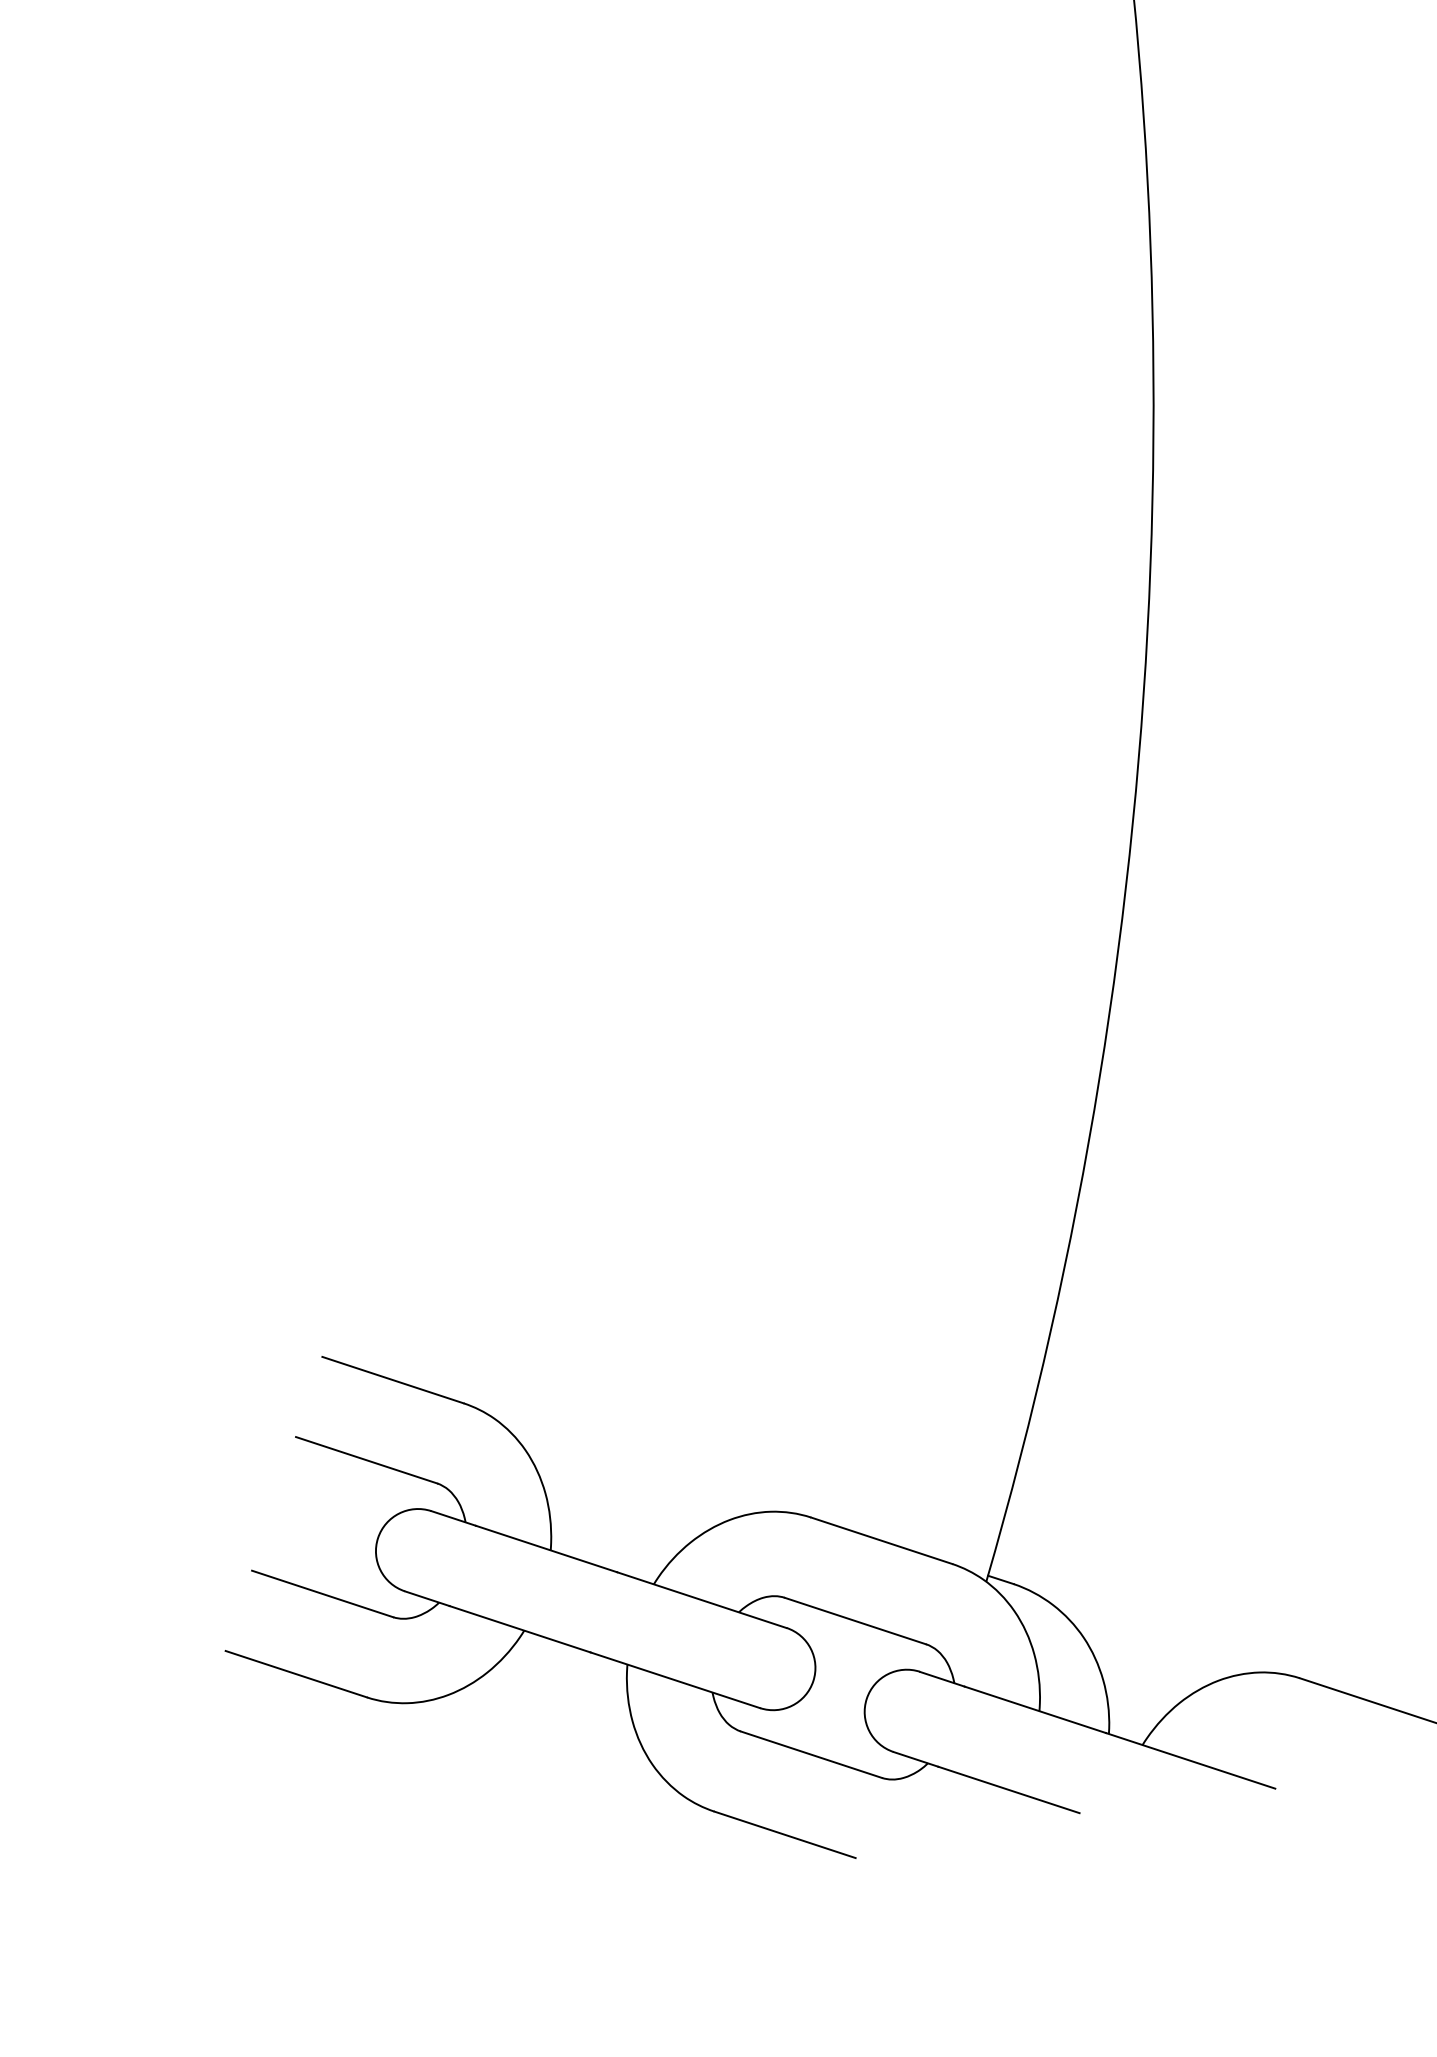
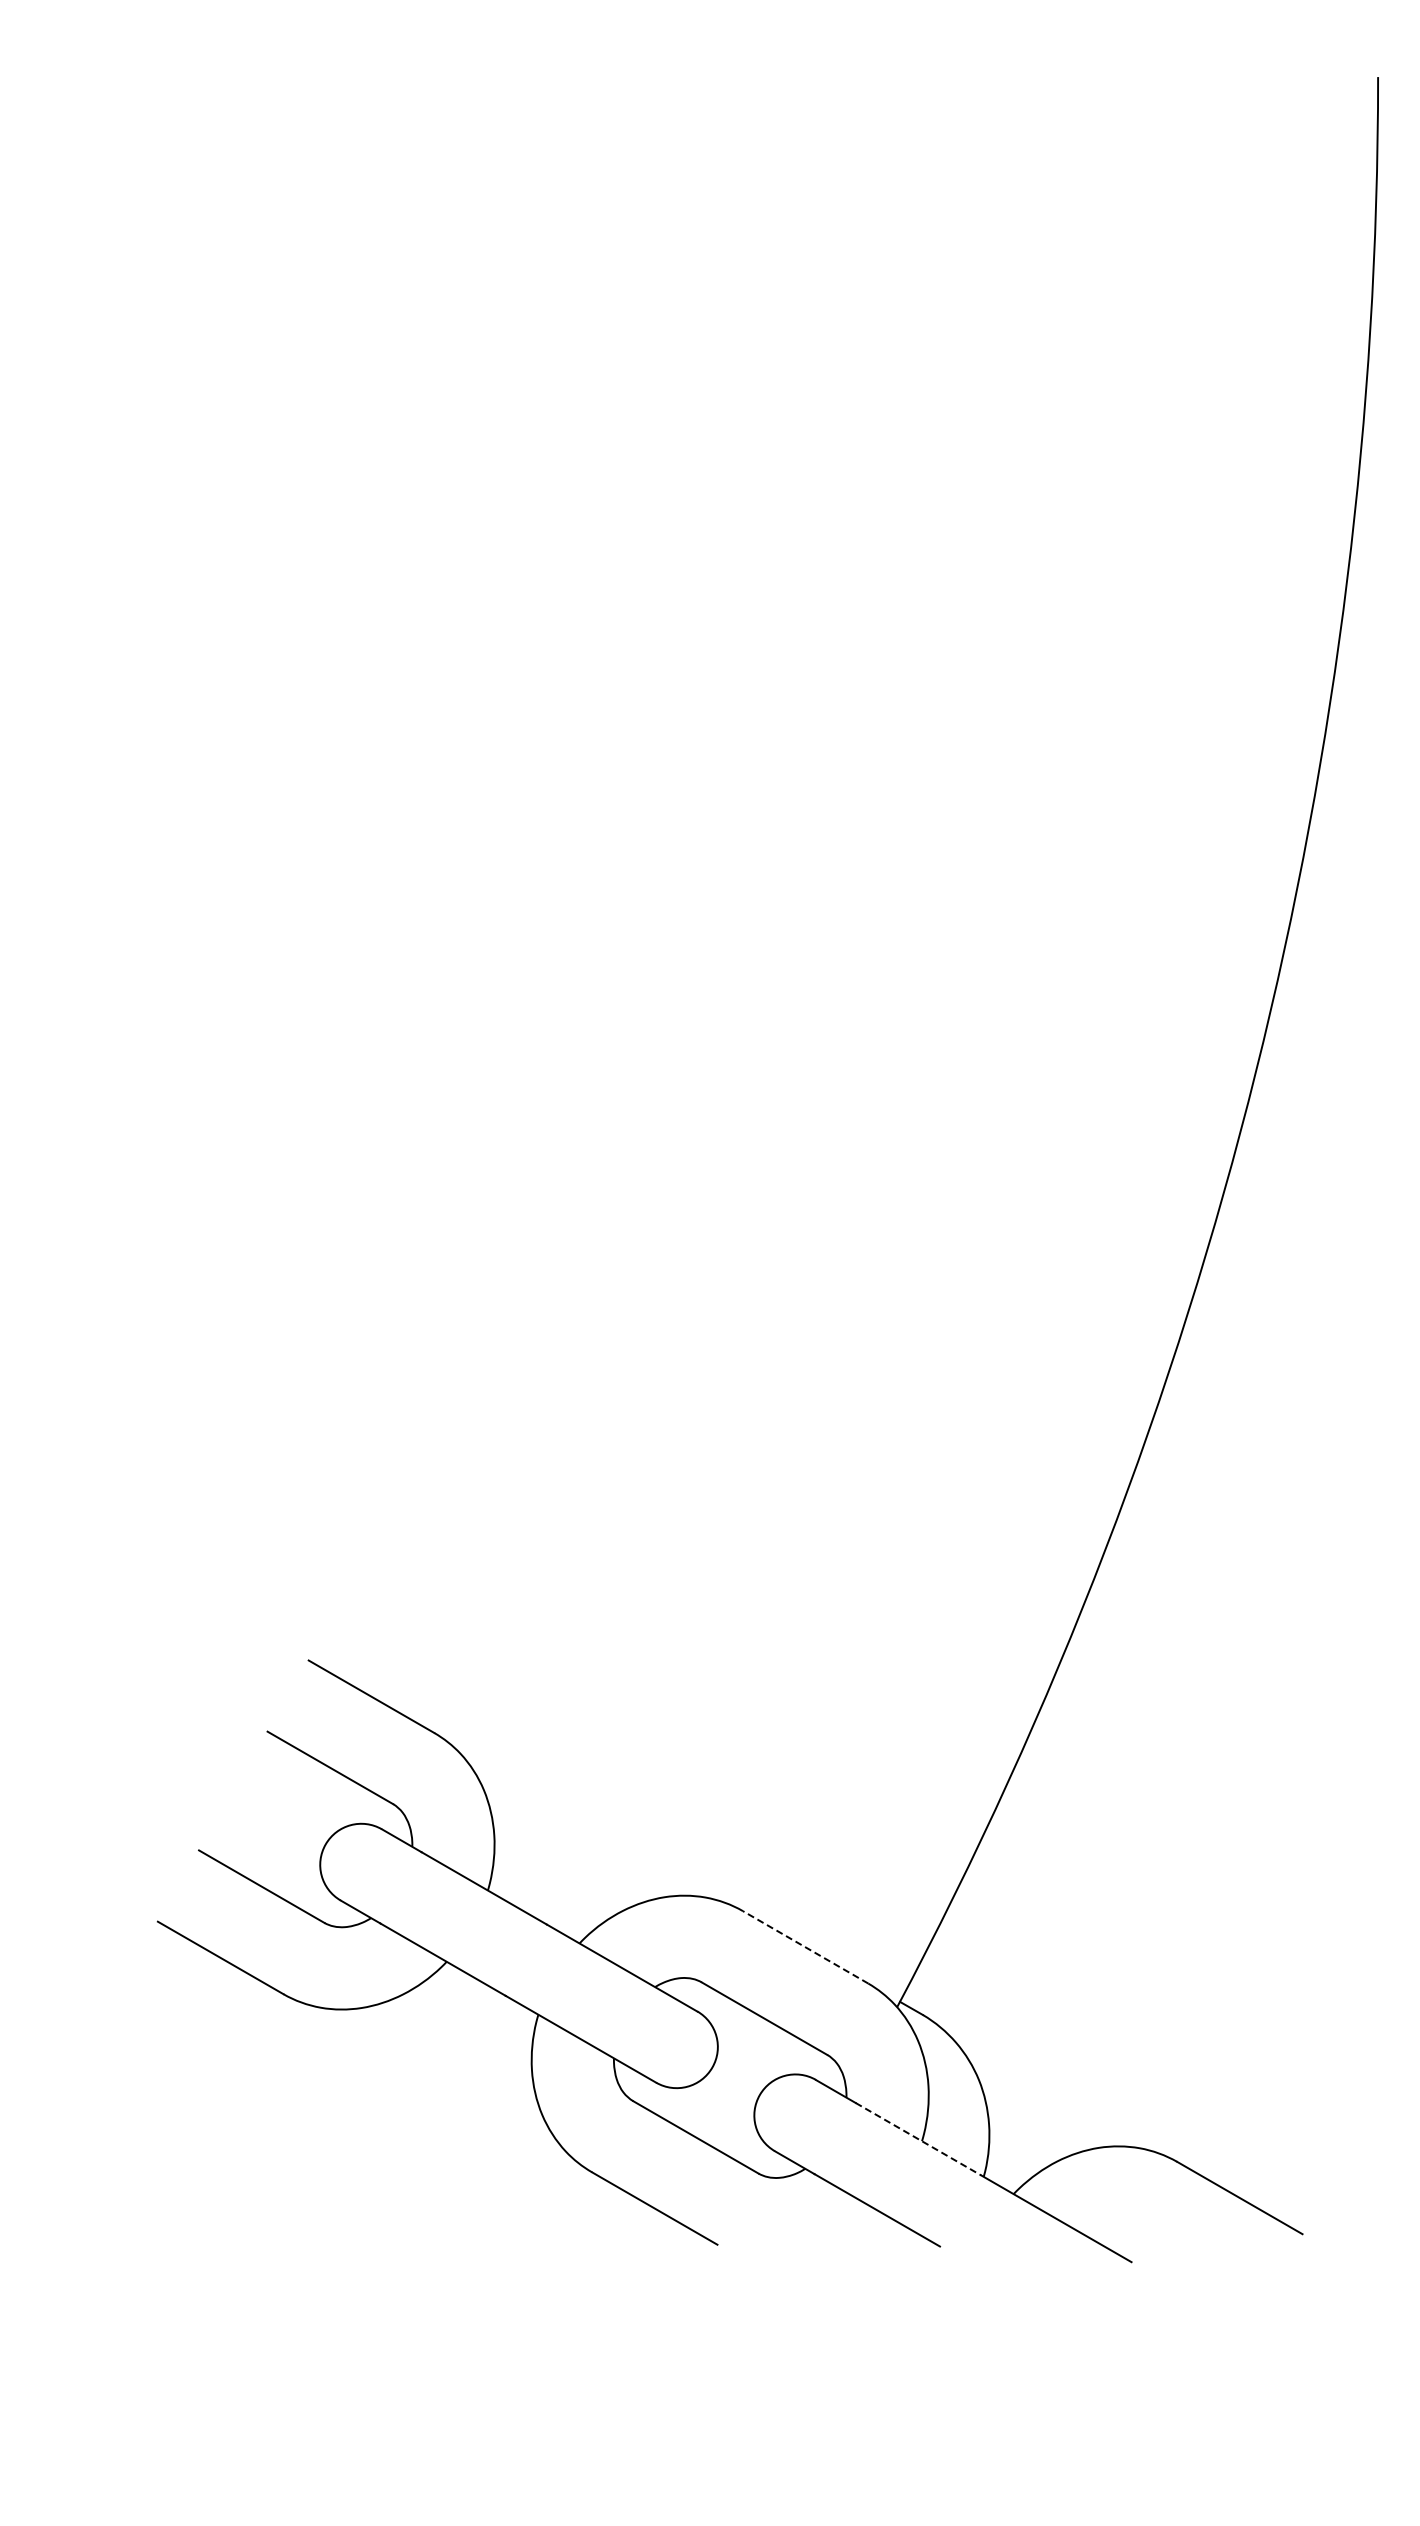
line: (881, 1540) -> (805, 1947), solid -> dashed
line: (1035, 1710) -> (918, 2139), solid -> dashed

